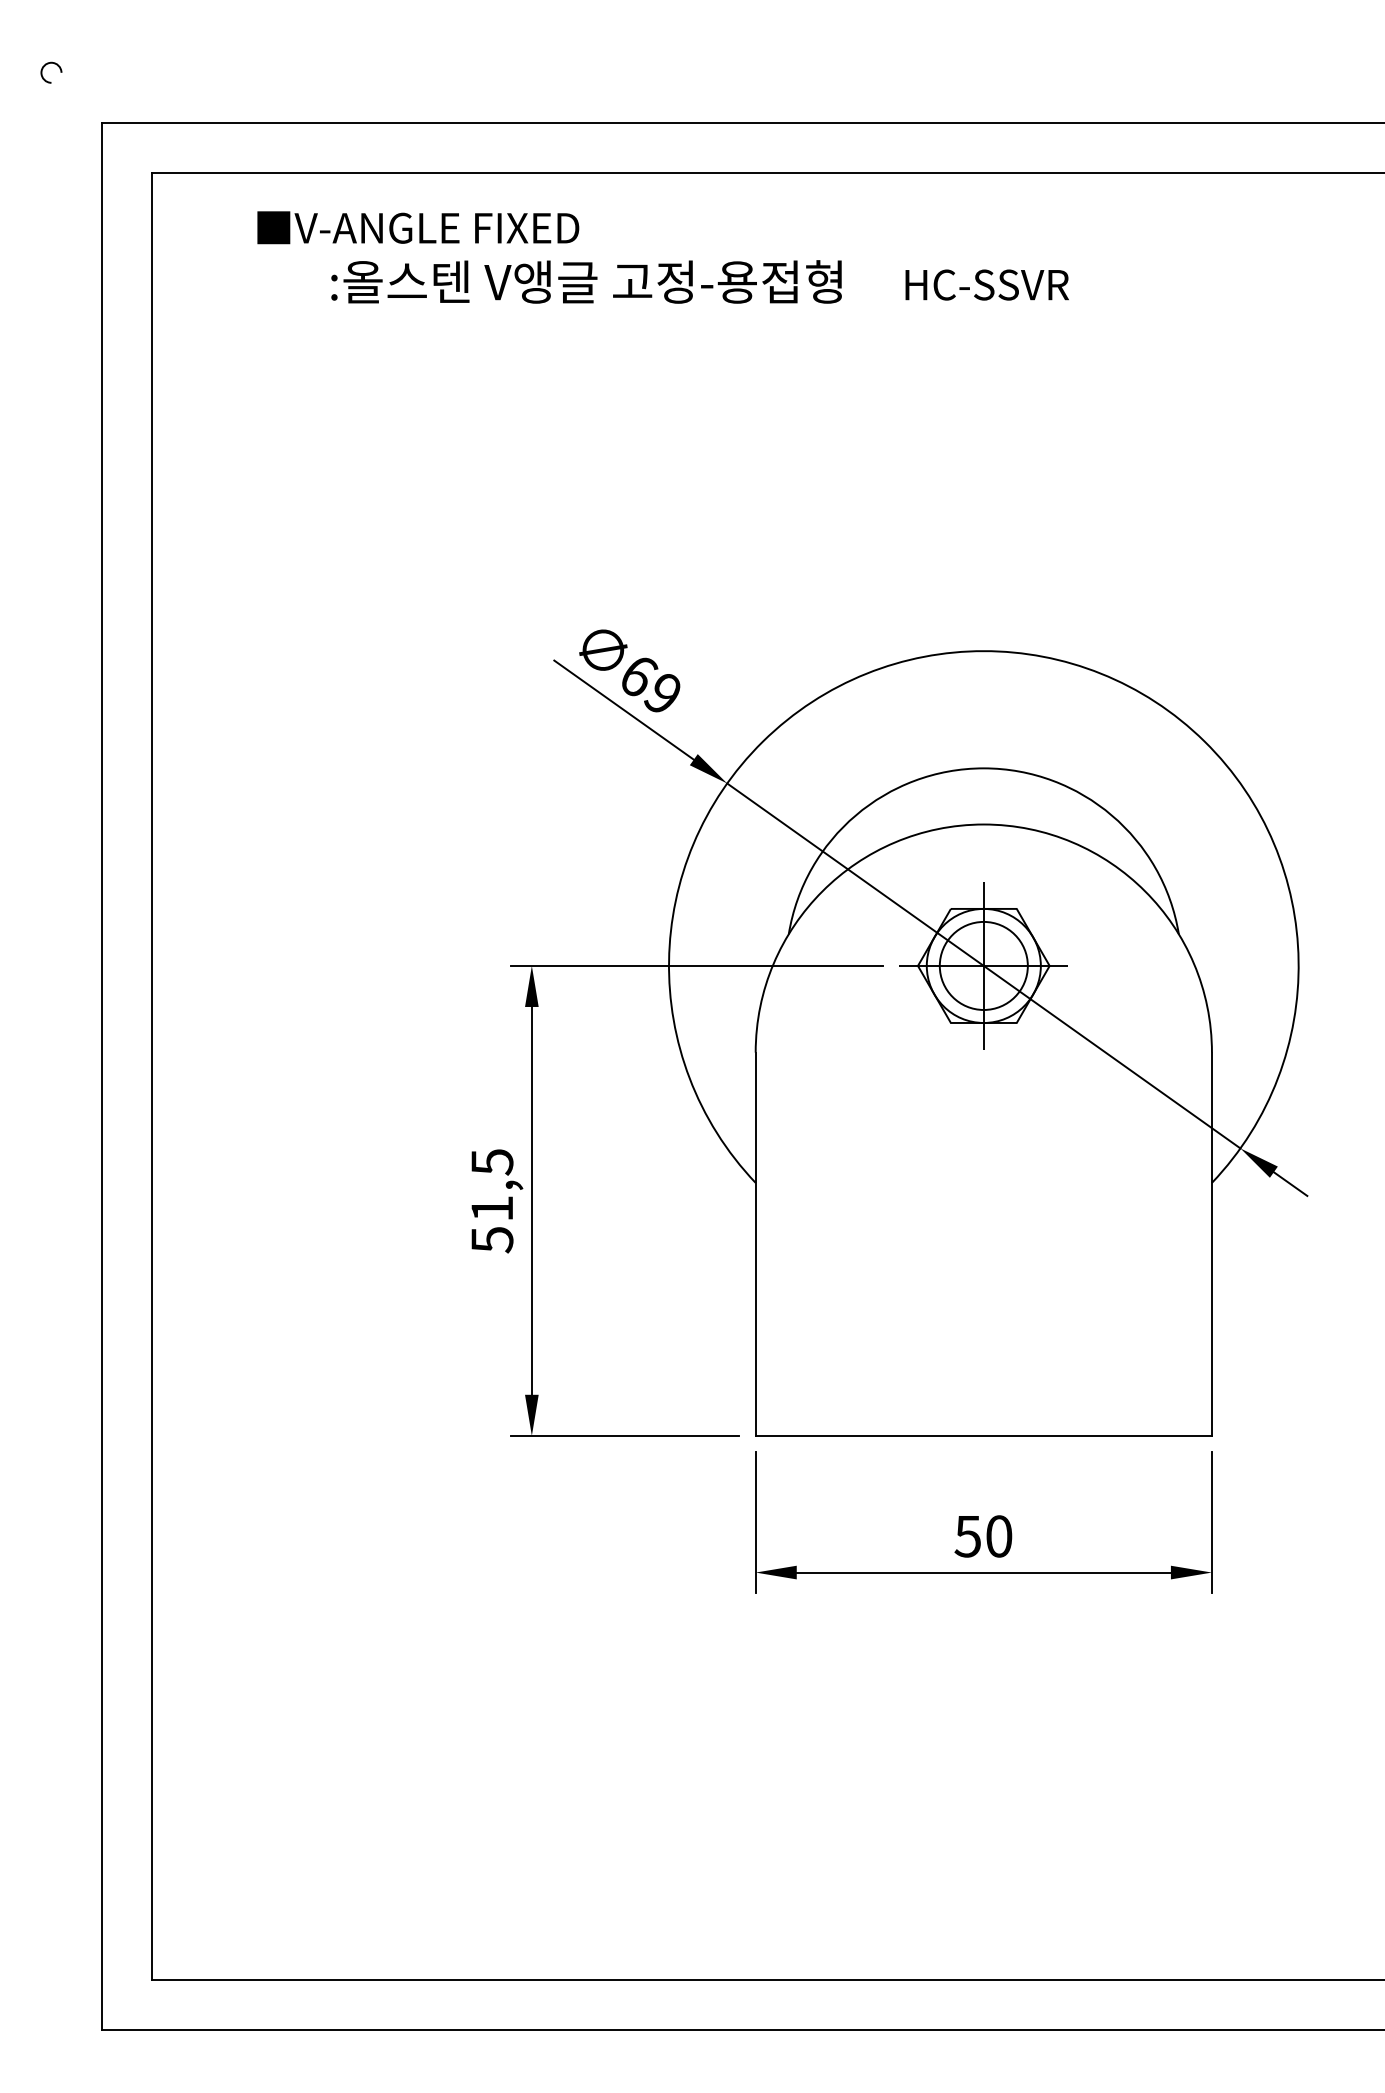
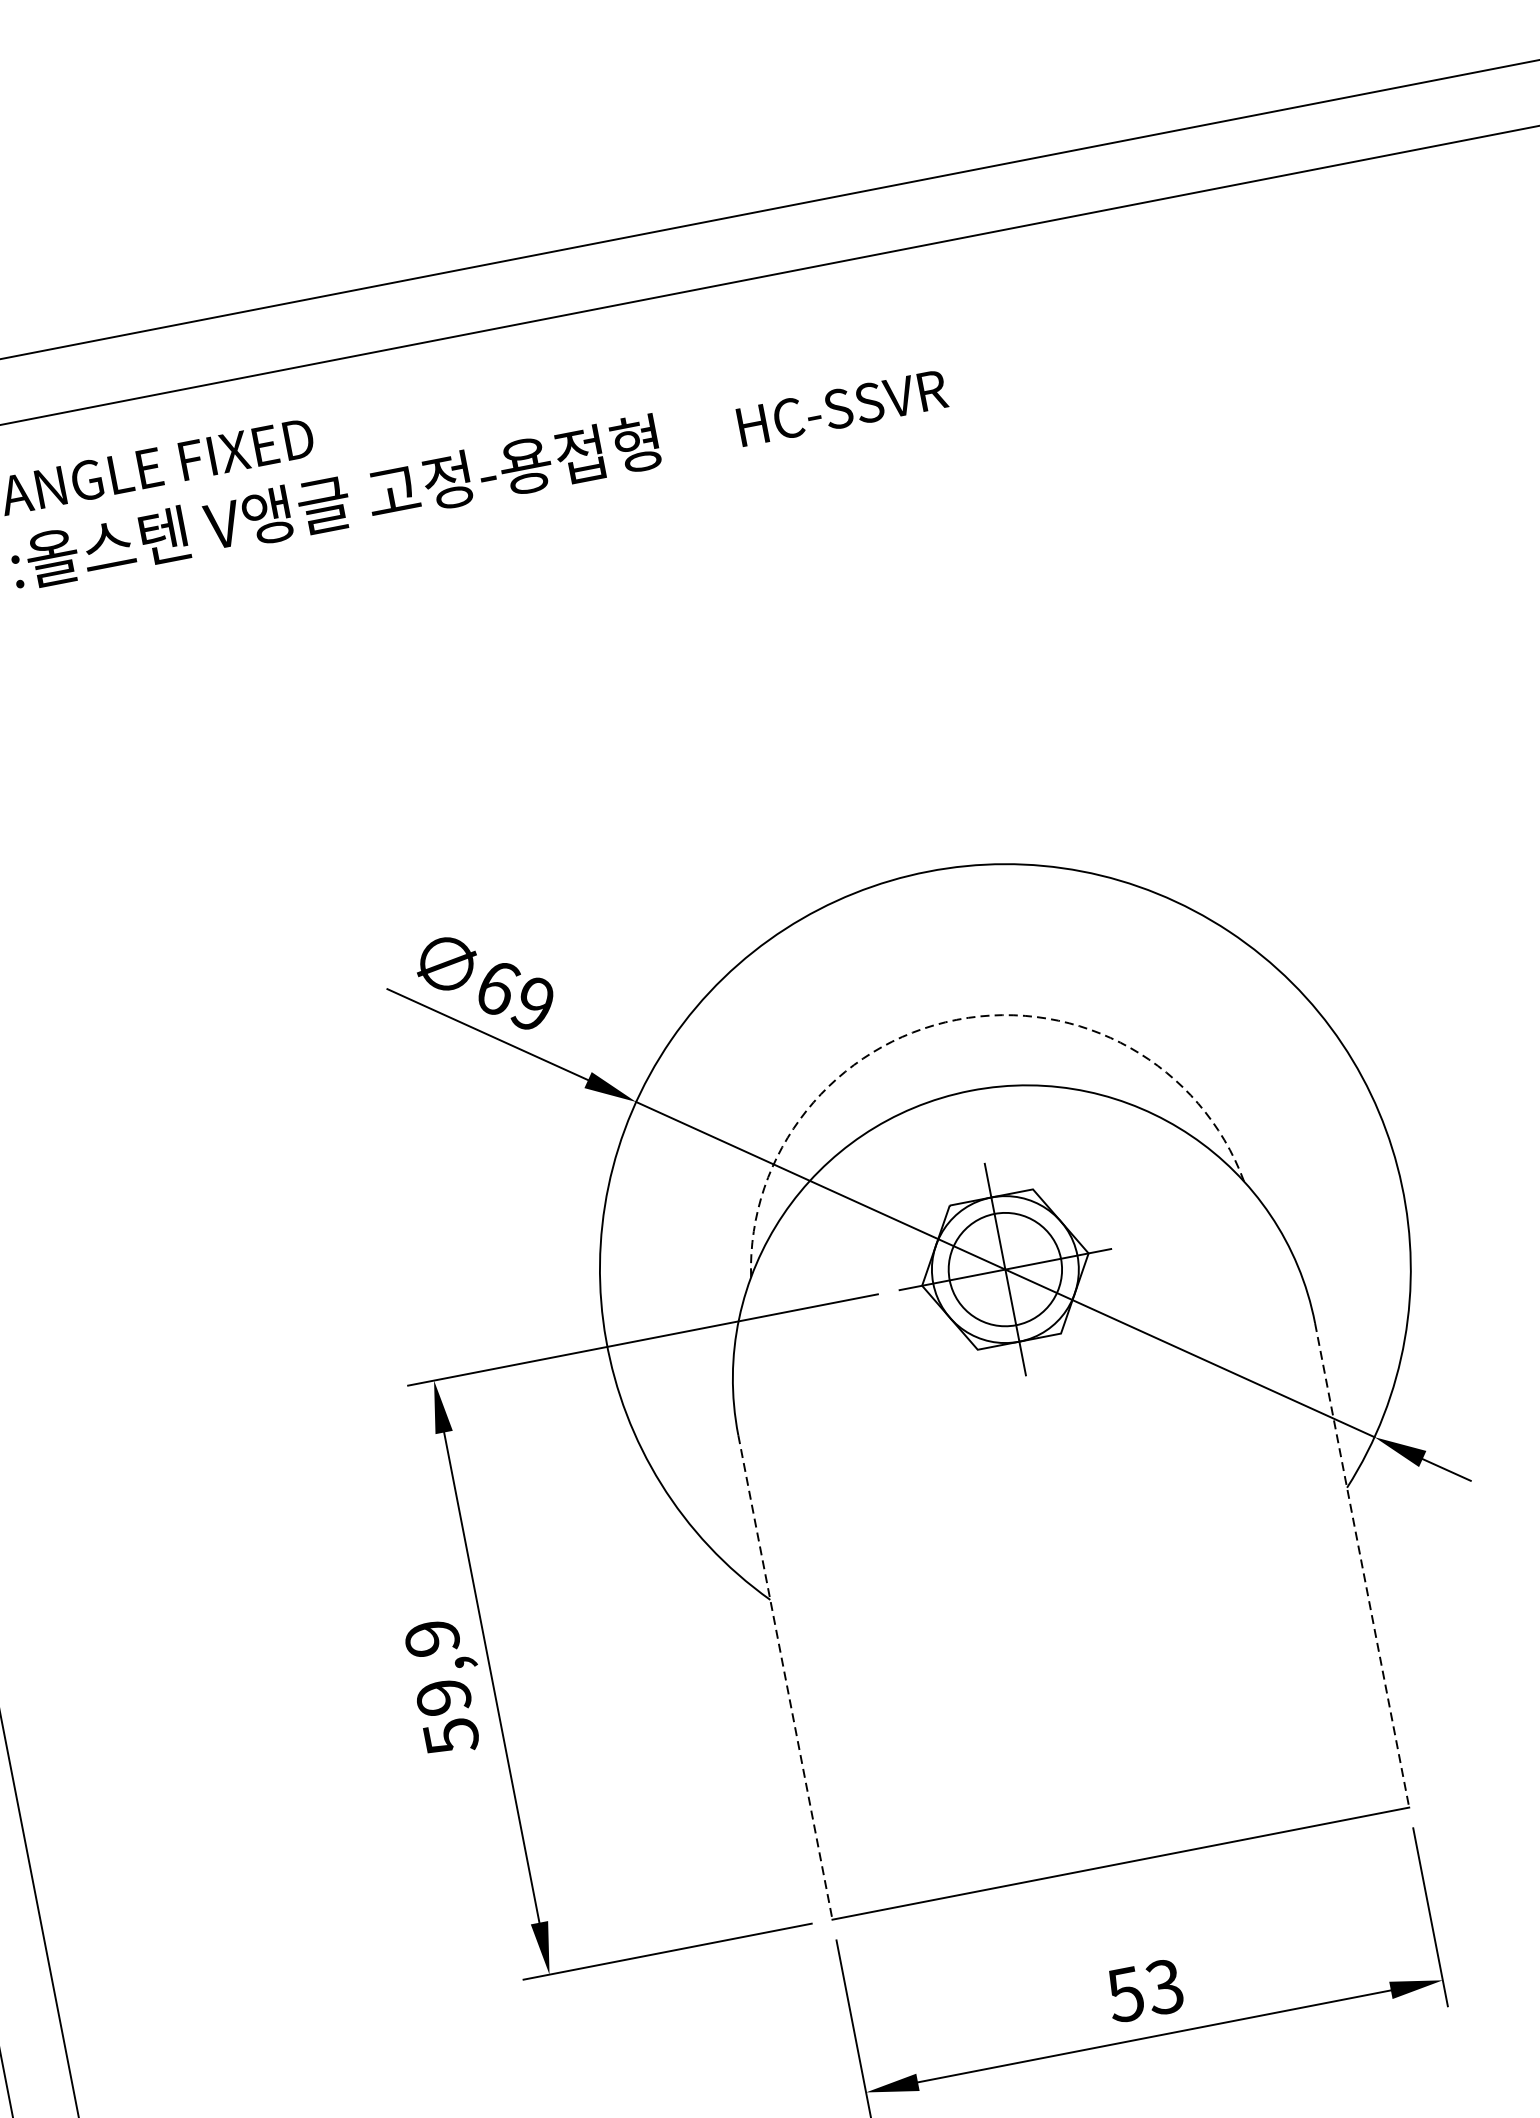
arc: (983, 768) -> (956, 1020), solid -> dashed
text: (492, 1185) -> (438, 1667), 51,5 -> 59,9
line: (755, 1244) -> (785, 1677), solid -> dashed
line: (1211, 1244) -> (1361, 1565), solid -> dashed
text: (998, 1536) -> (1164, 1987), 50 -> 53

